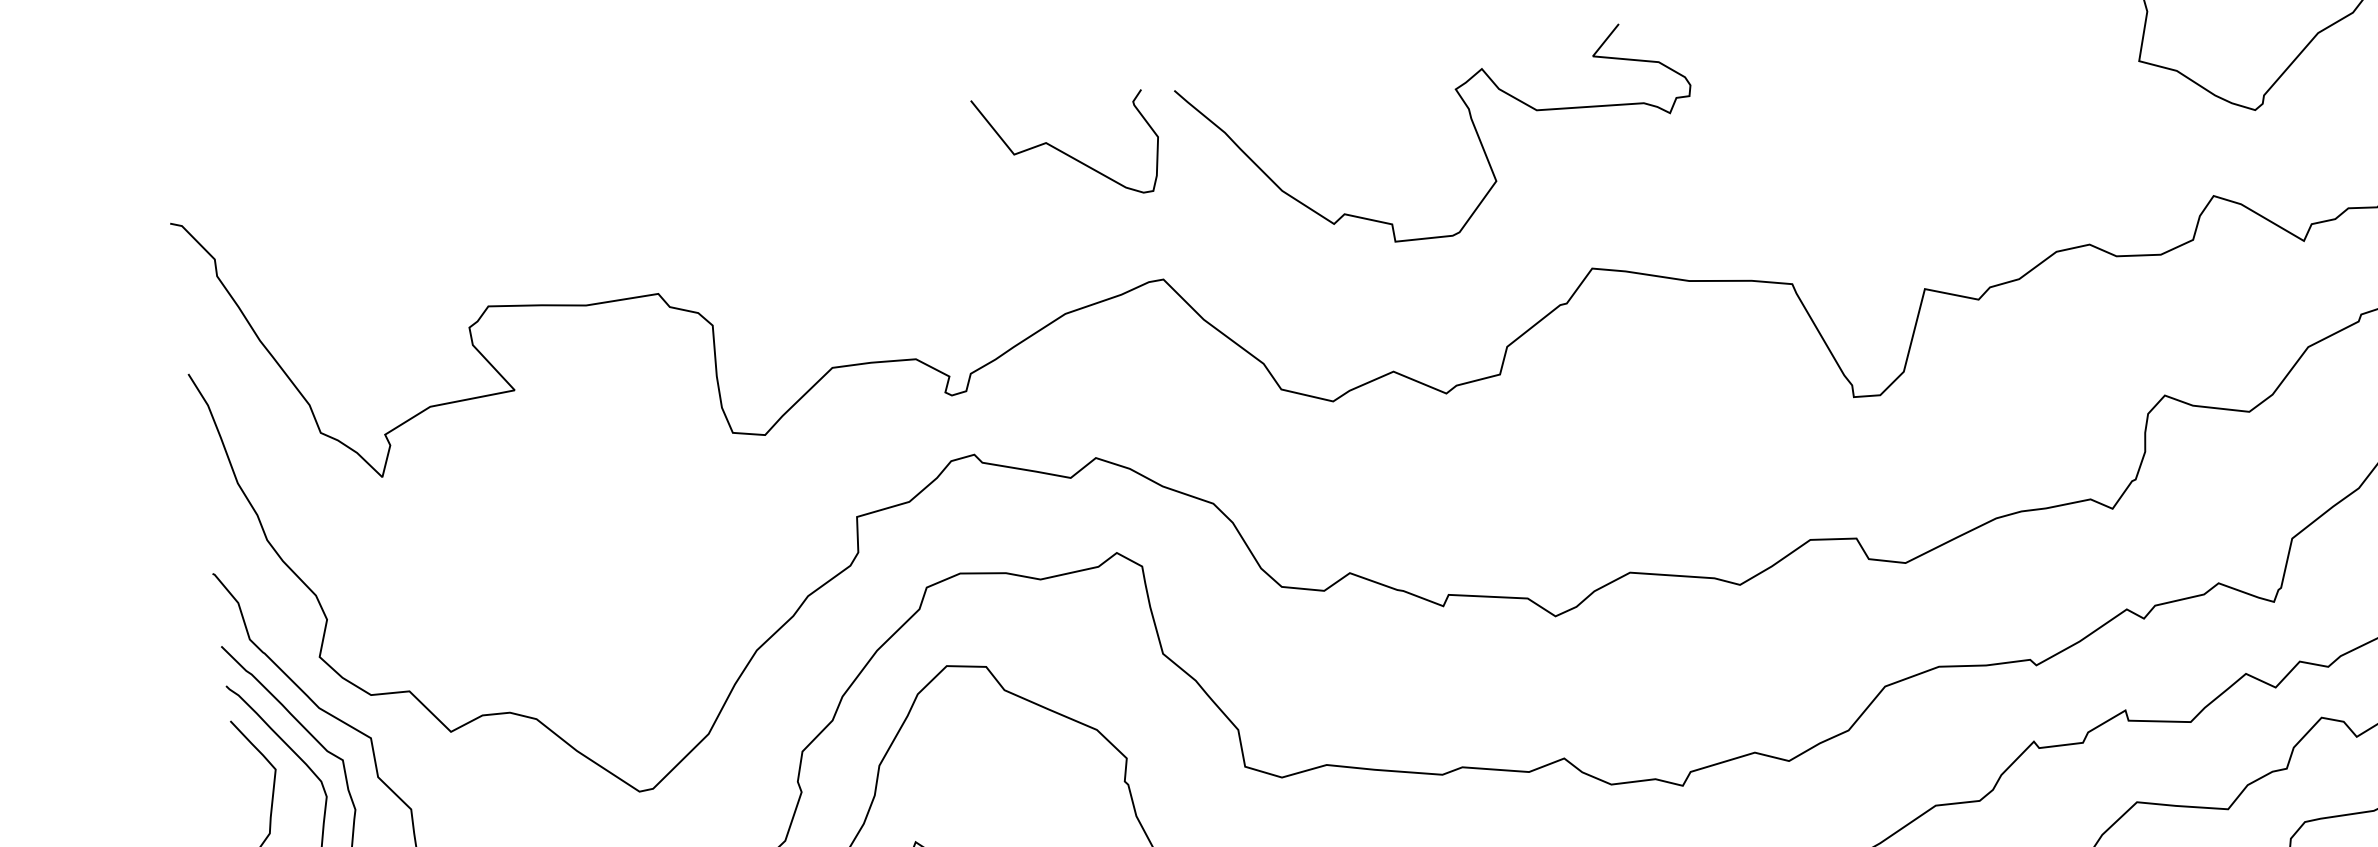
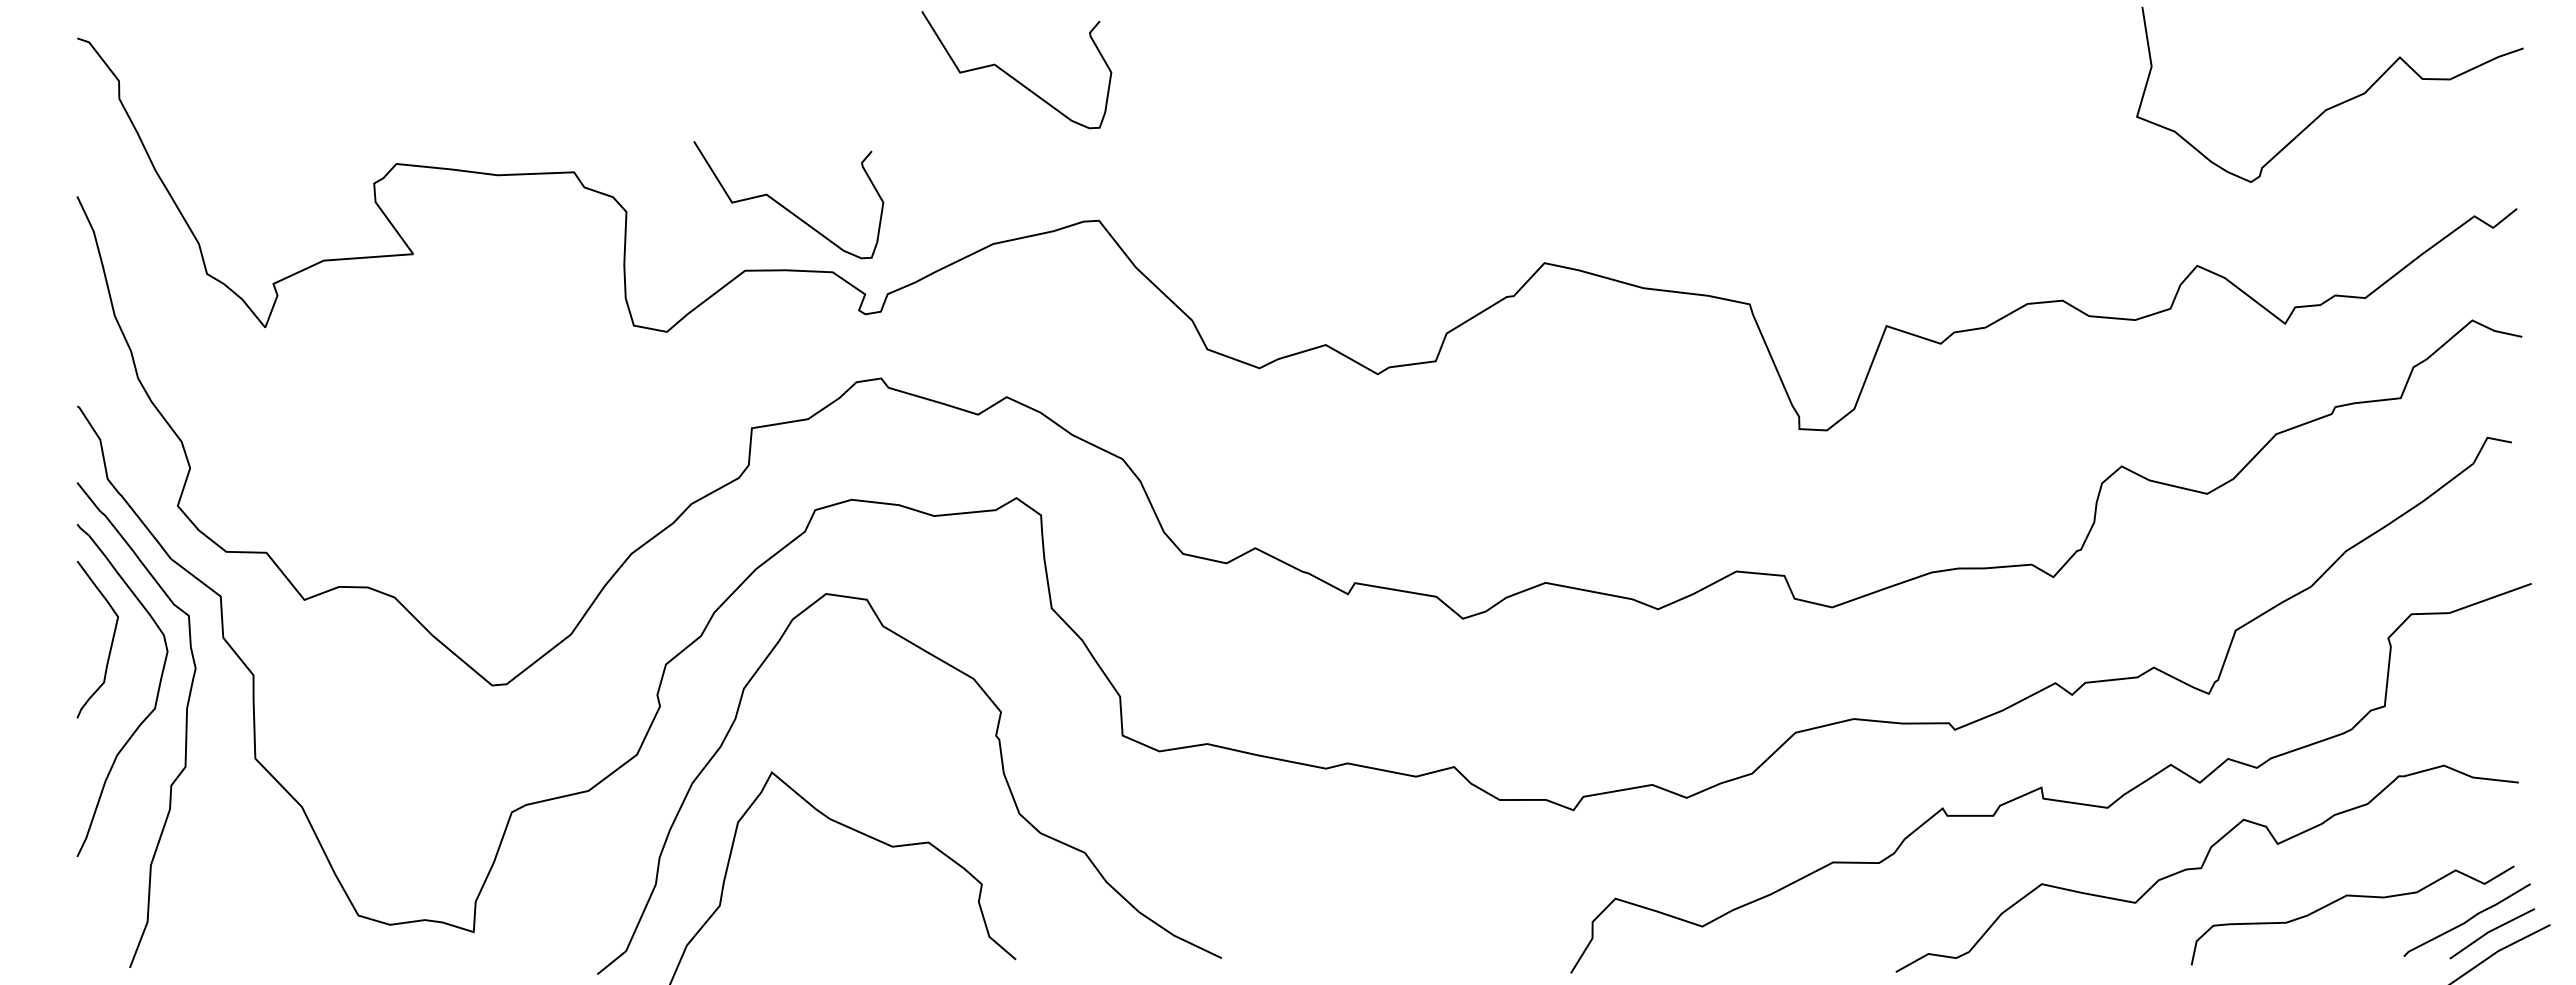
curve: (1473, 127) -> (1439, 102), removed
curve: (861, 301) -> (783, 205), added

